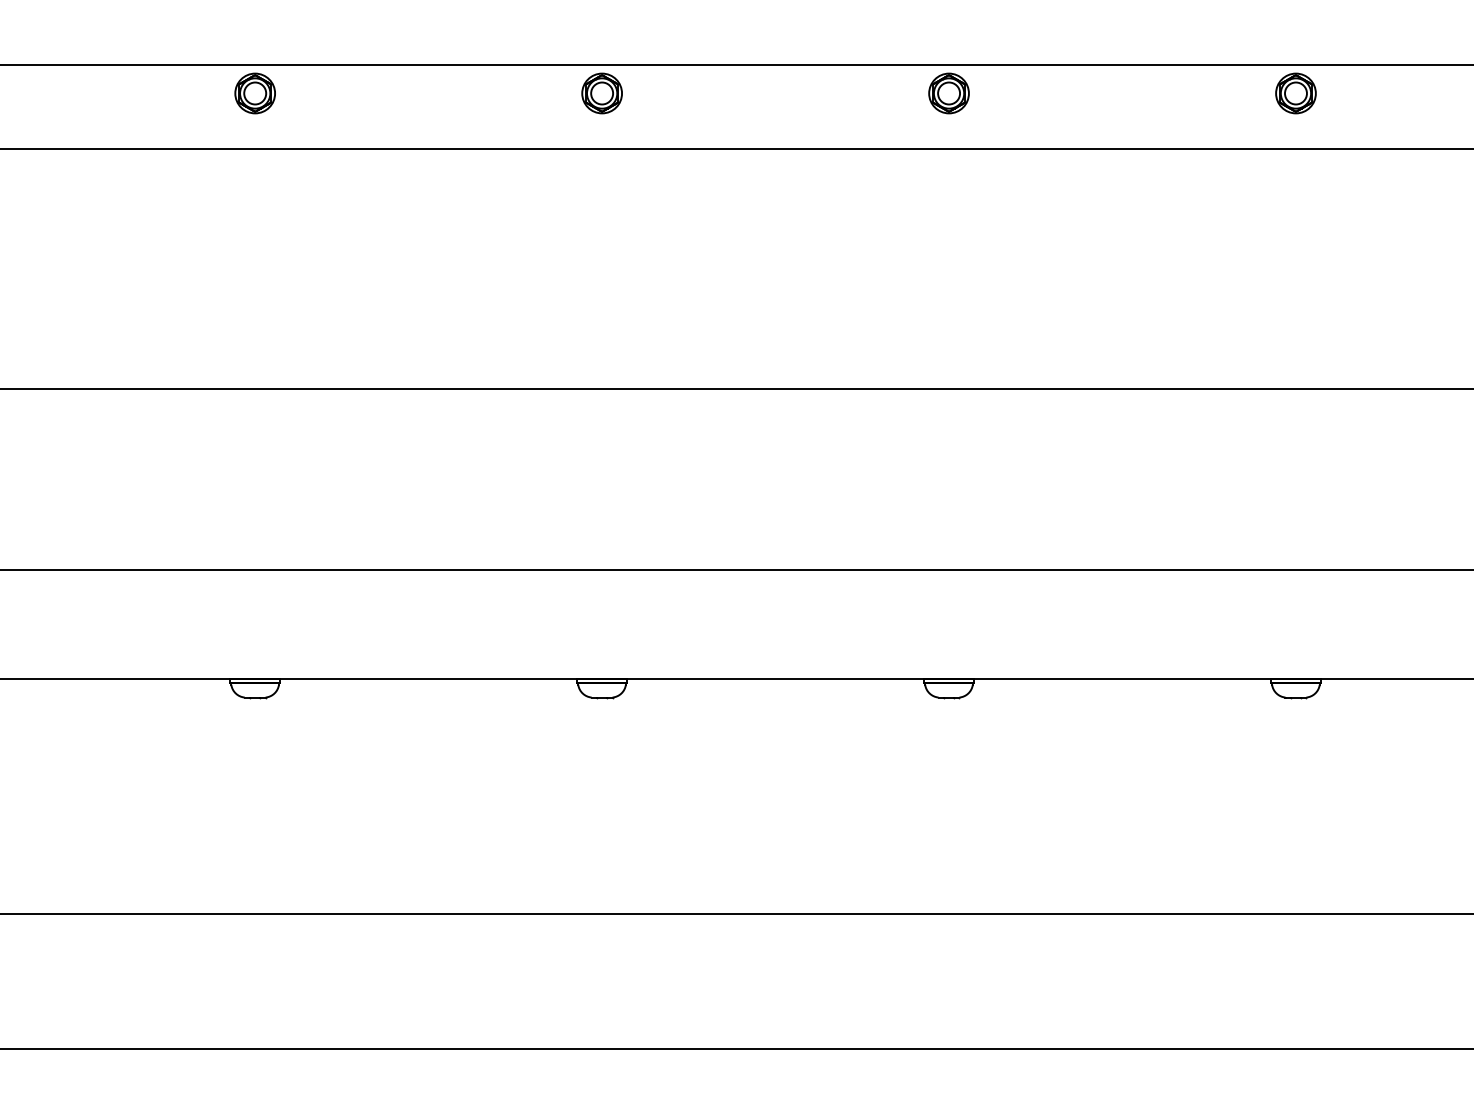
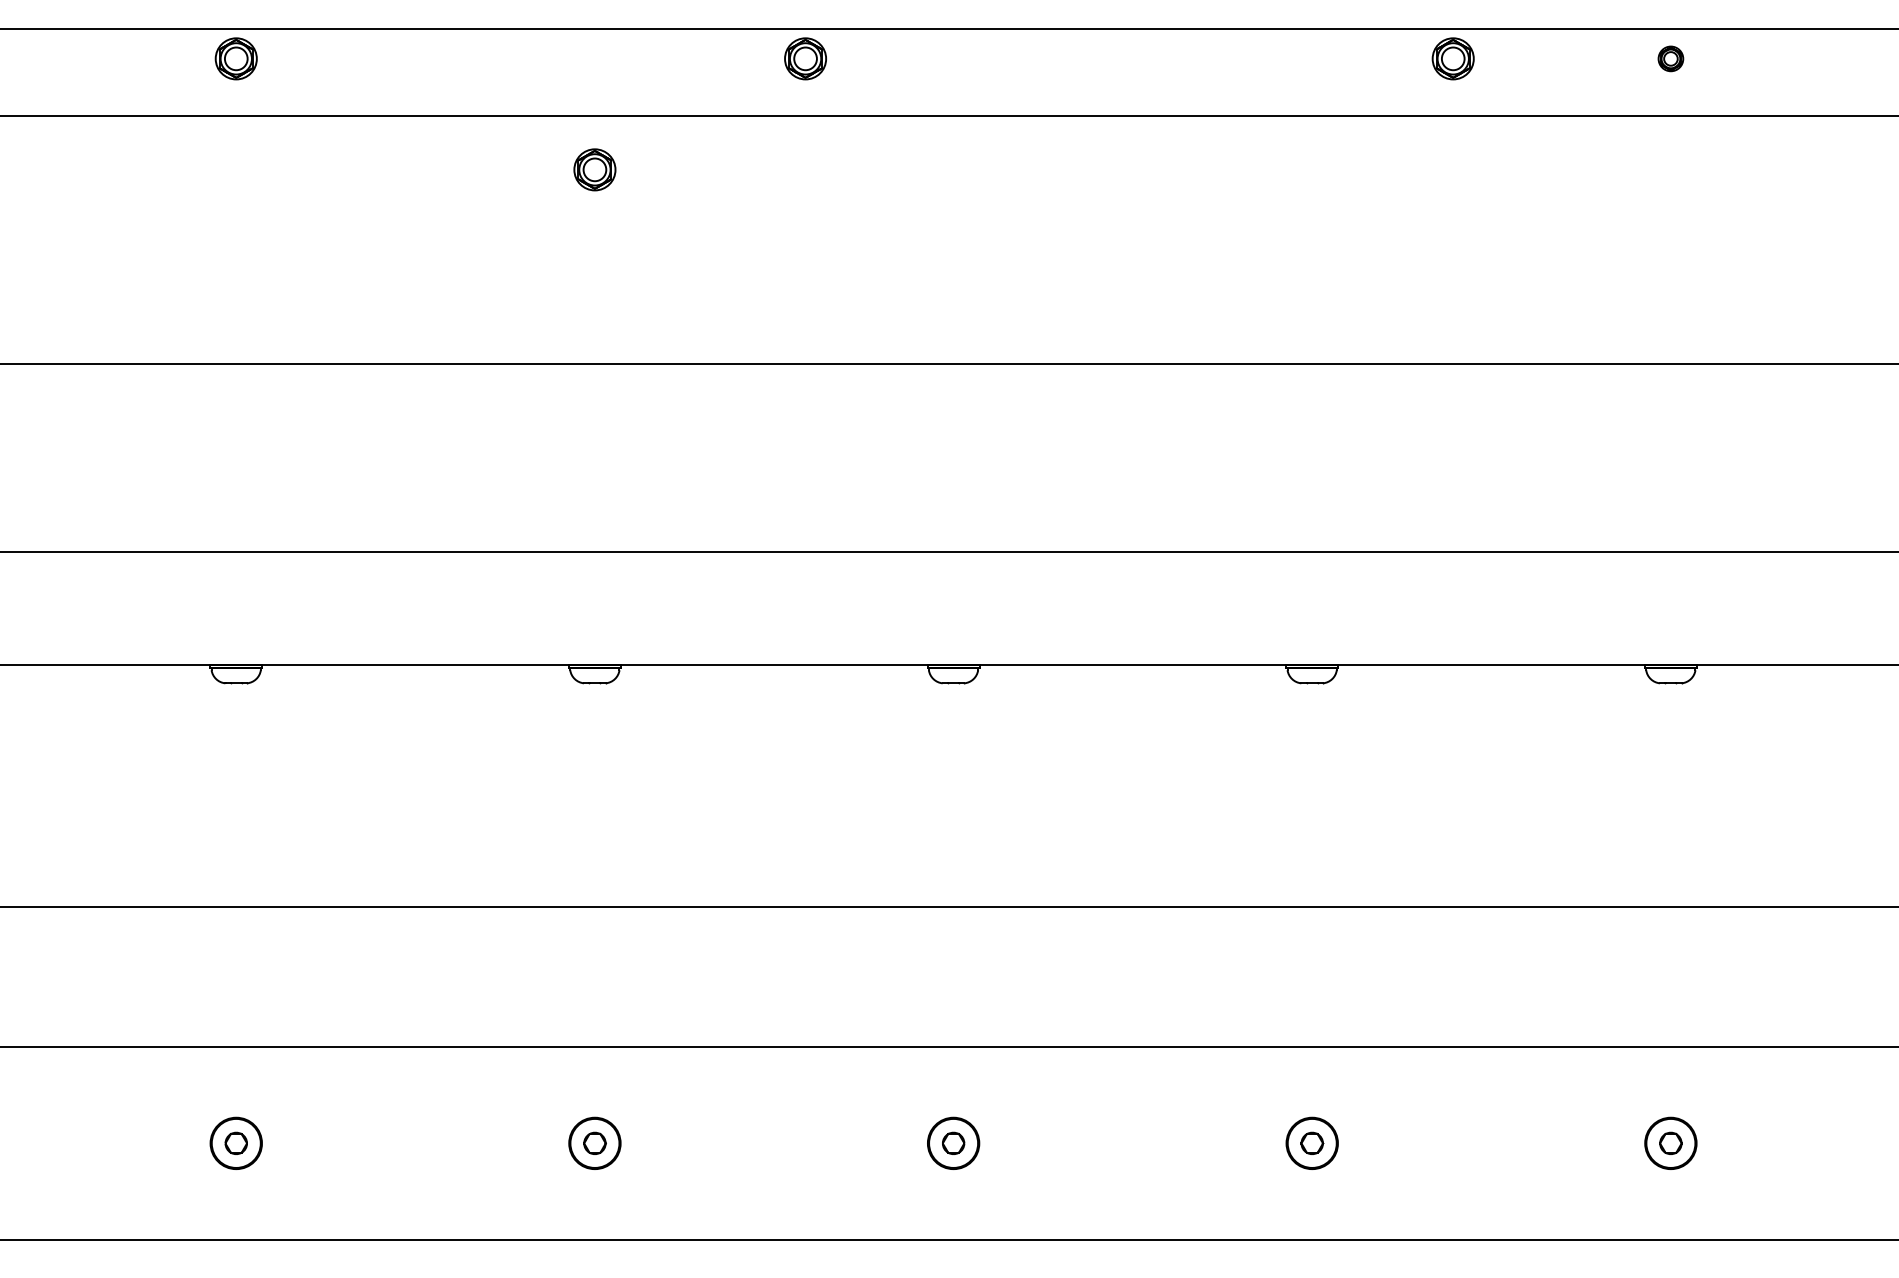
part: (254, 93) -> (594, 169), moved
part: (602, 93) -> (805, 58), moved
part: (948, 93) -> (1452, 58), moved
part: (1295, 93) -> (1670, 58), size x0.6

